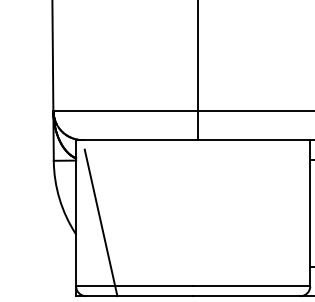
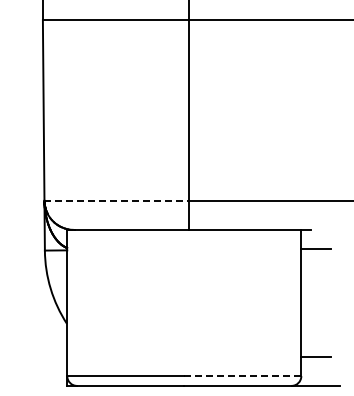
line: (126, 110) -> (117, 200), solid -> dashed
line: (100, 222) -> (91, 312), removed
line: (251, 286) -> (242, 376), solid -> dashed

